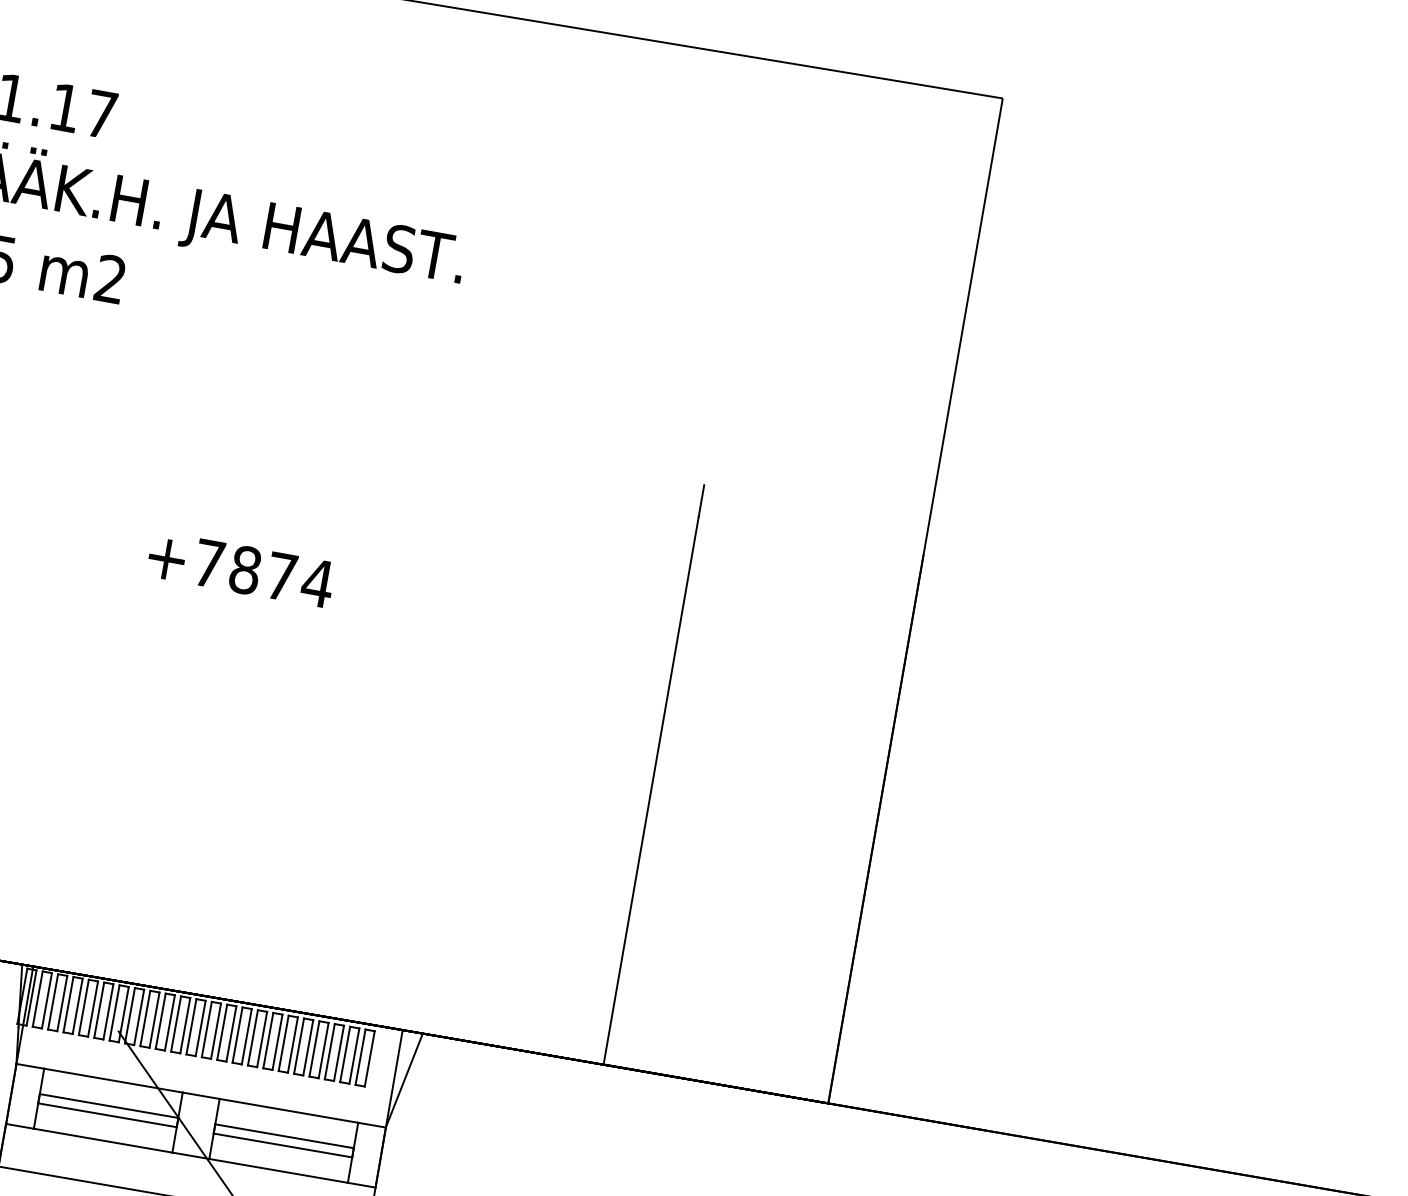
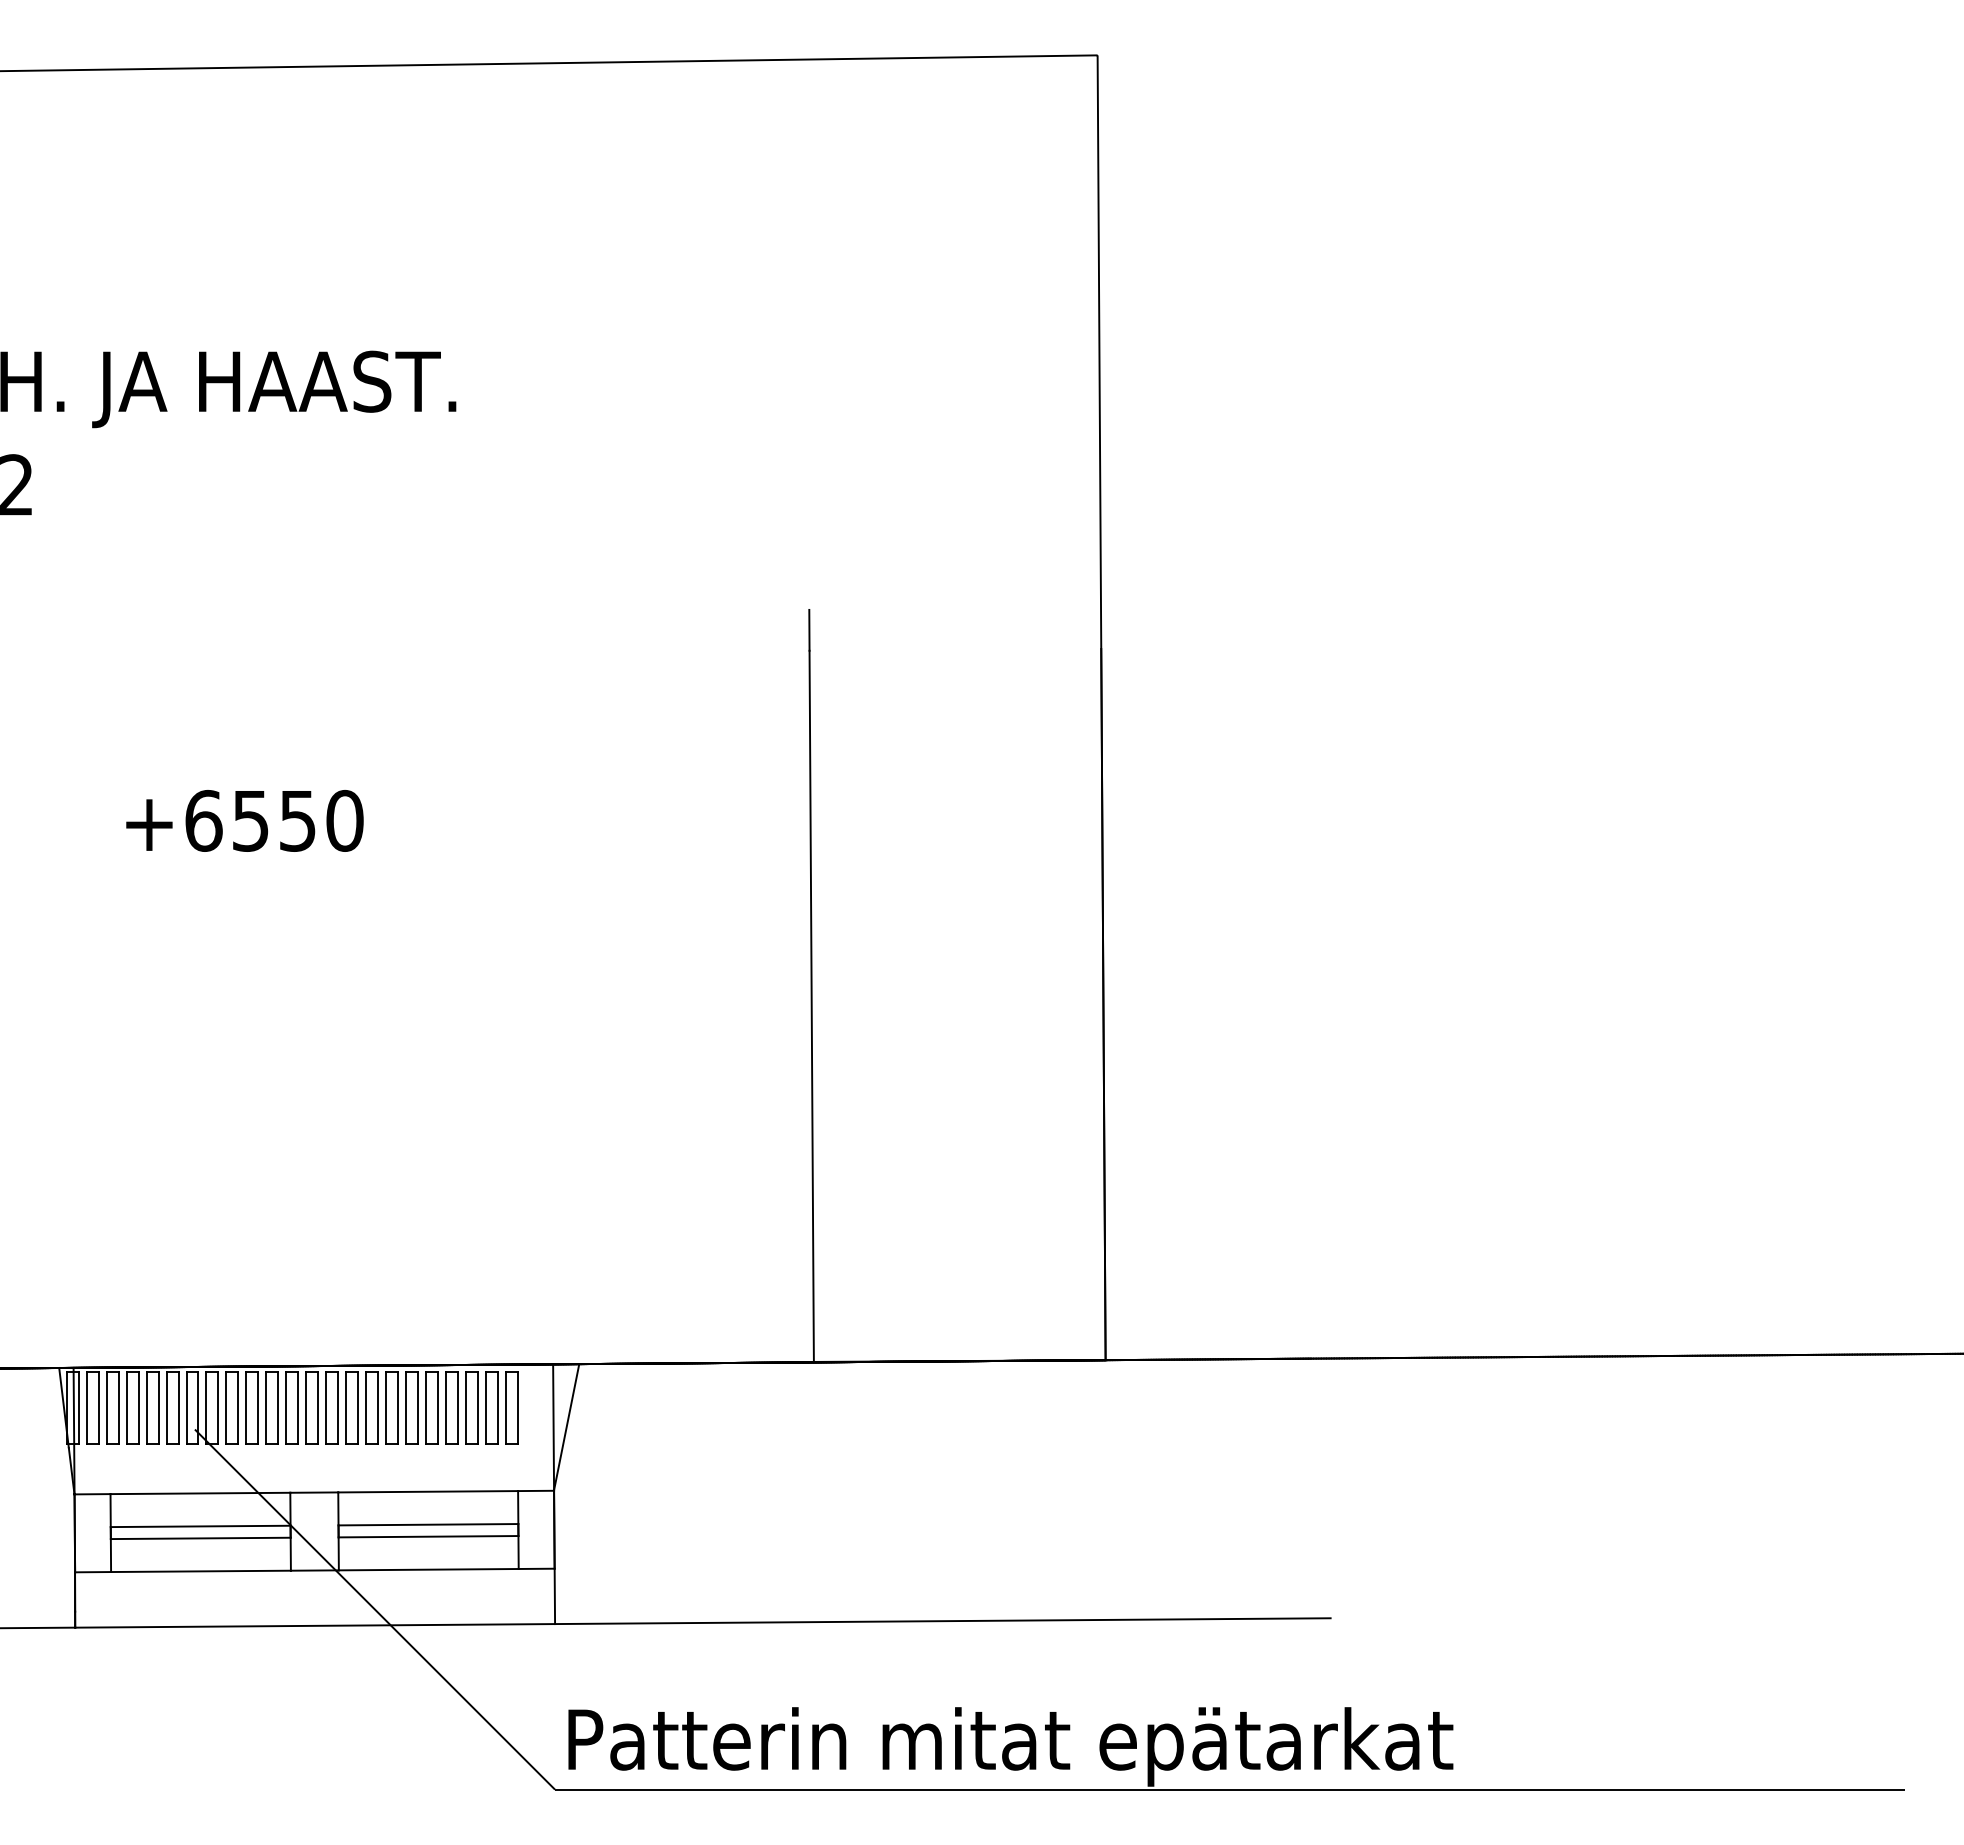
text: (263, 573) -> (274, 820), +7874 -> +6550

